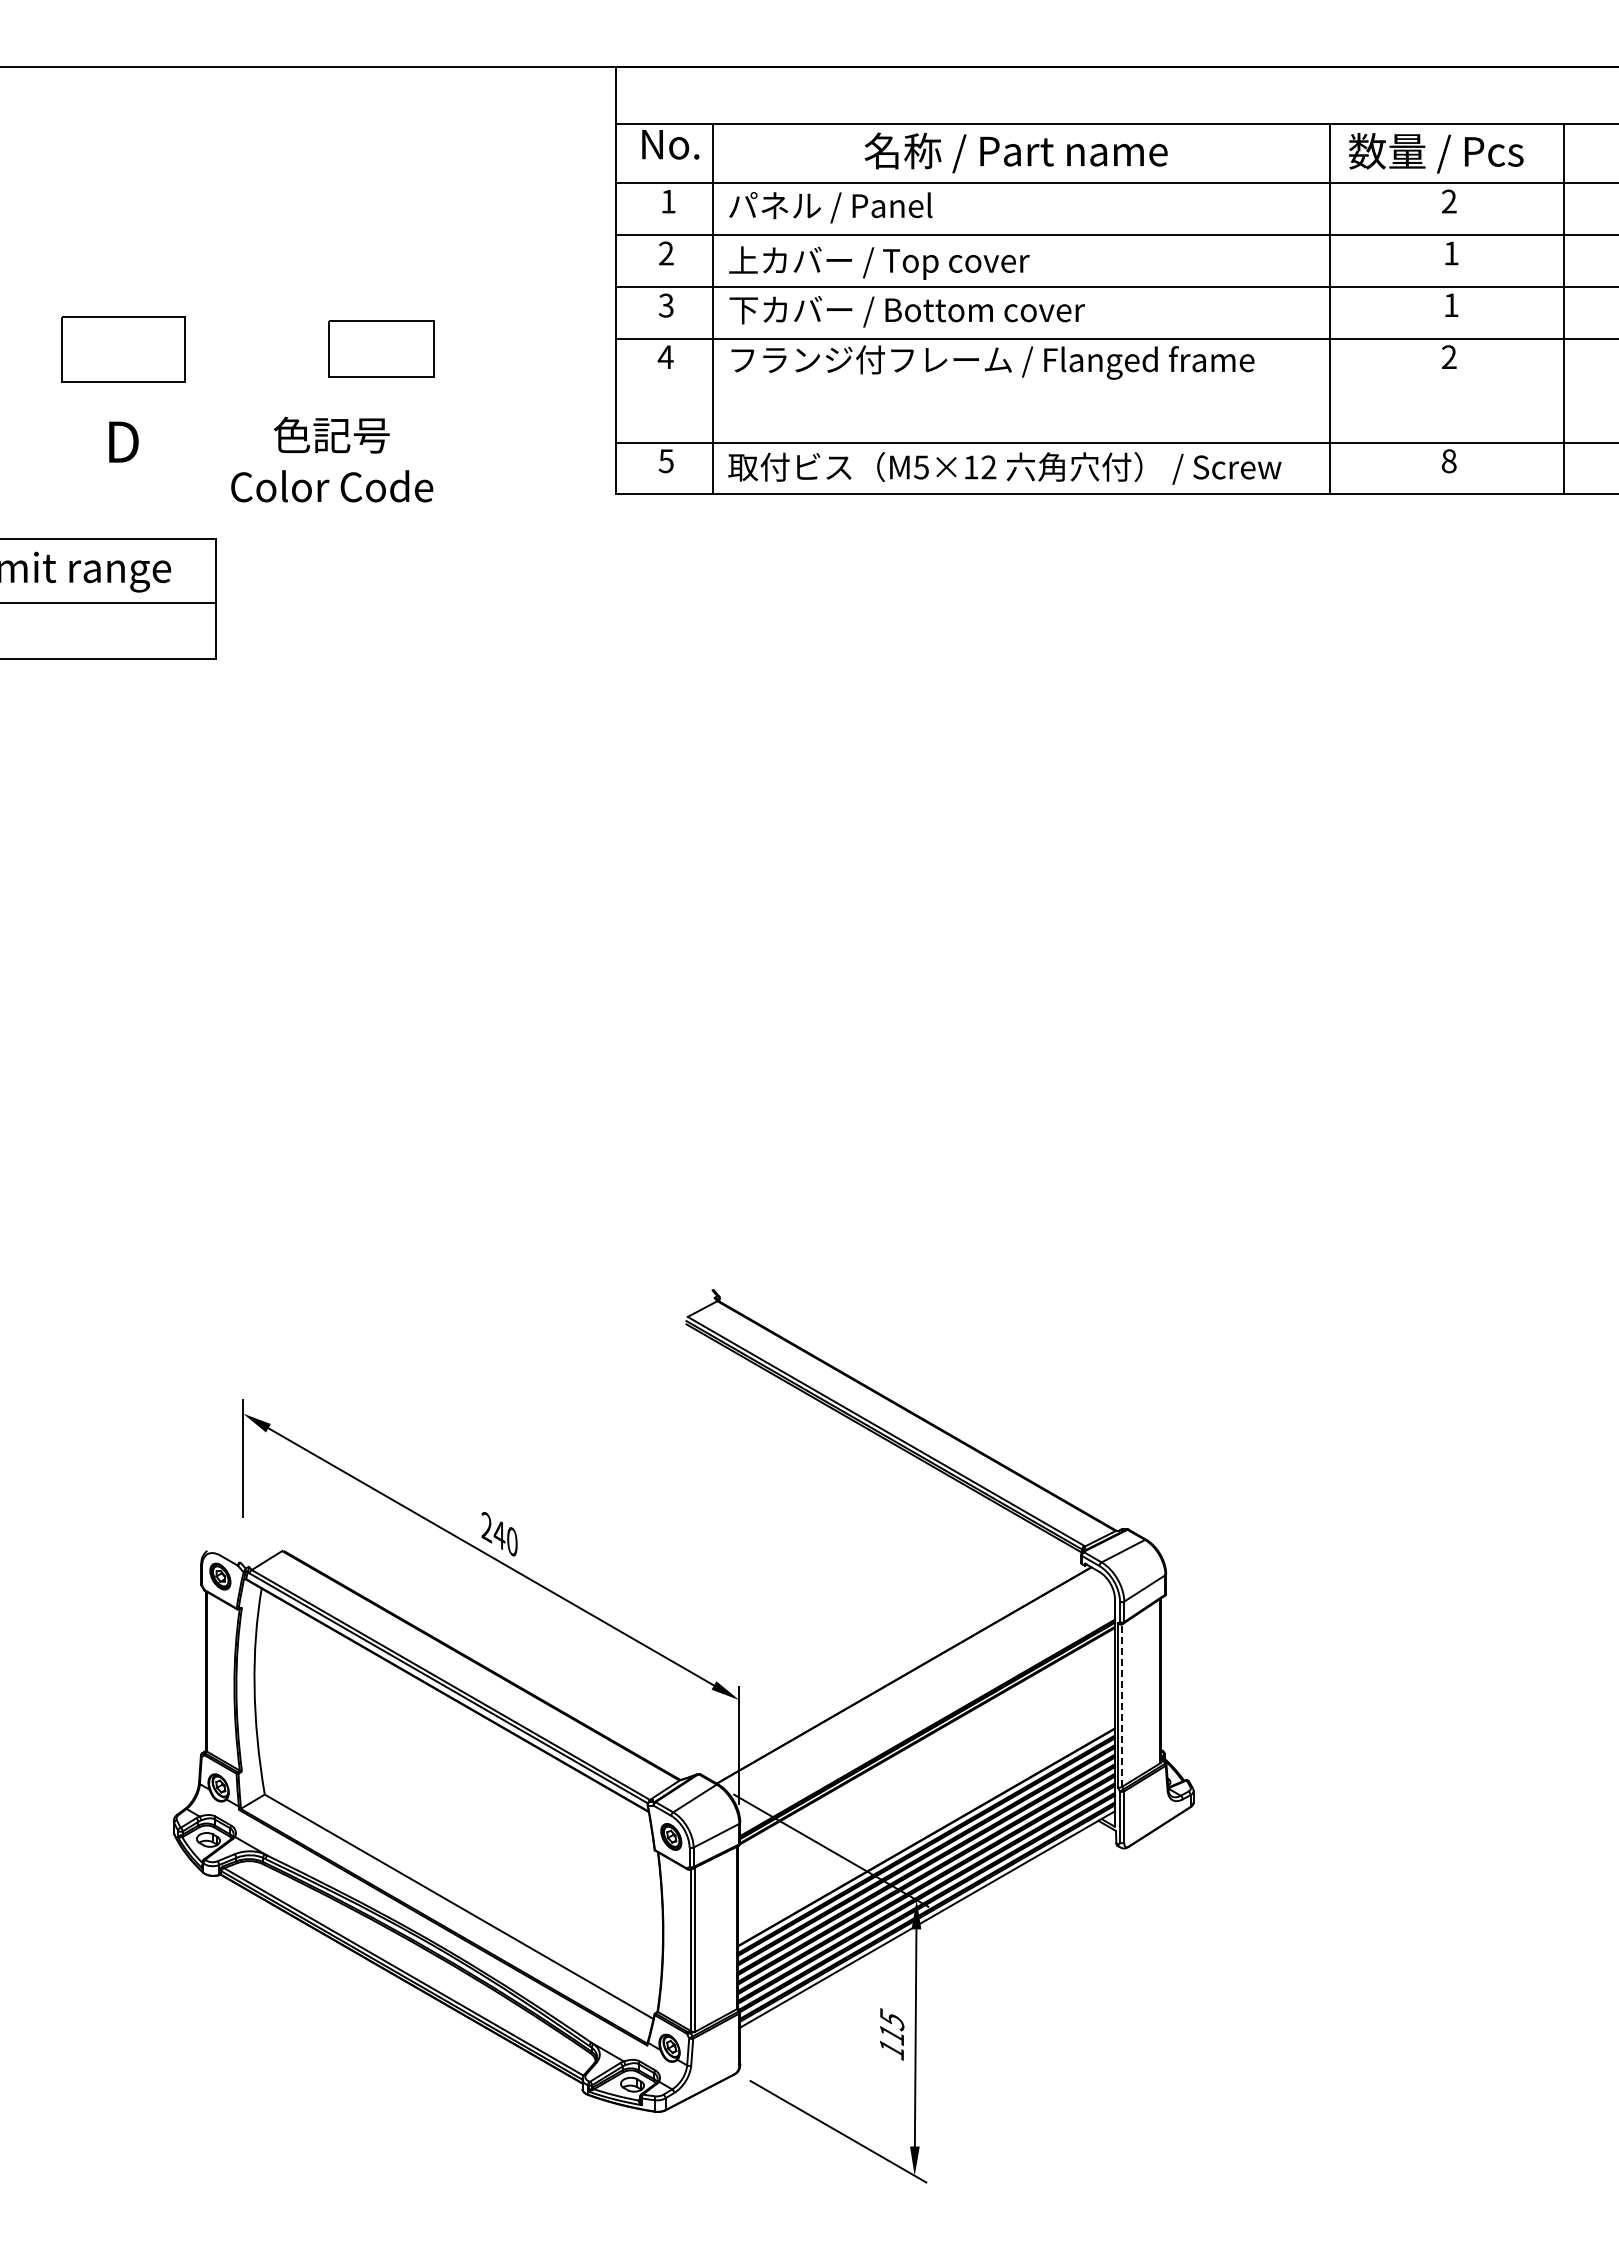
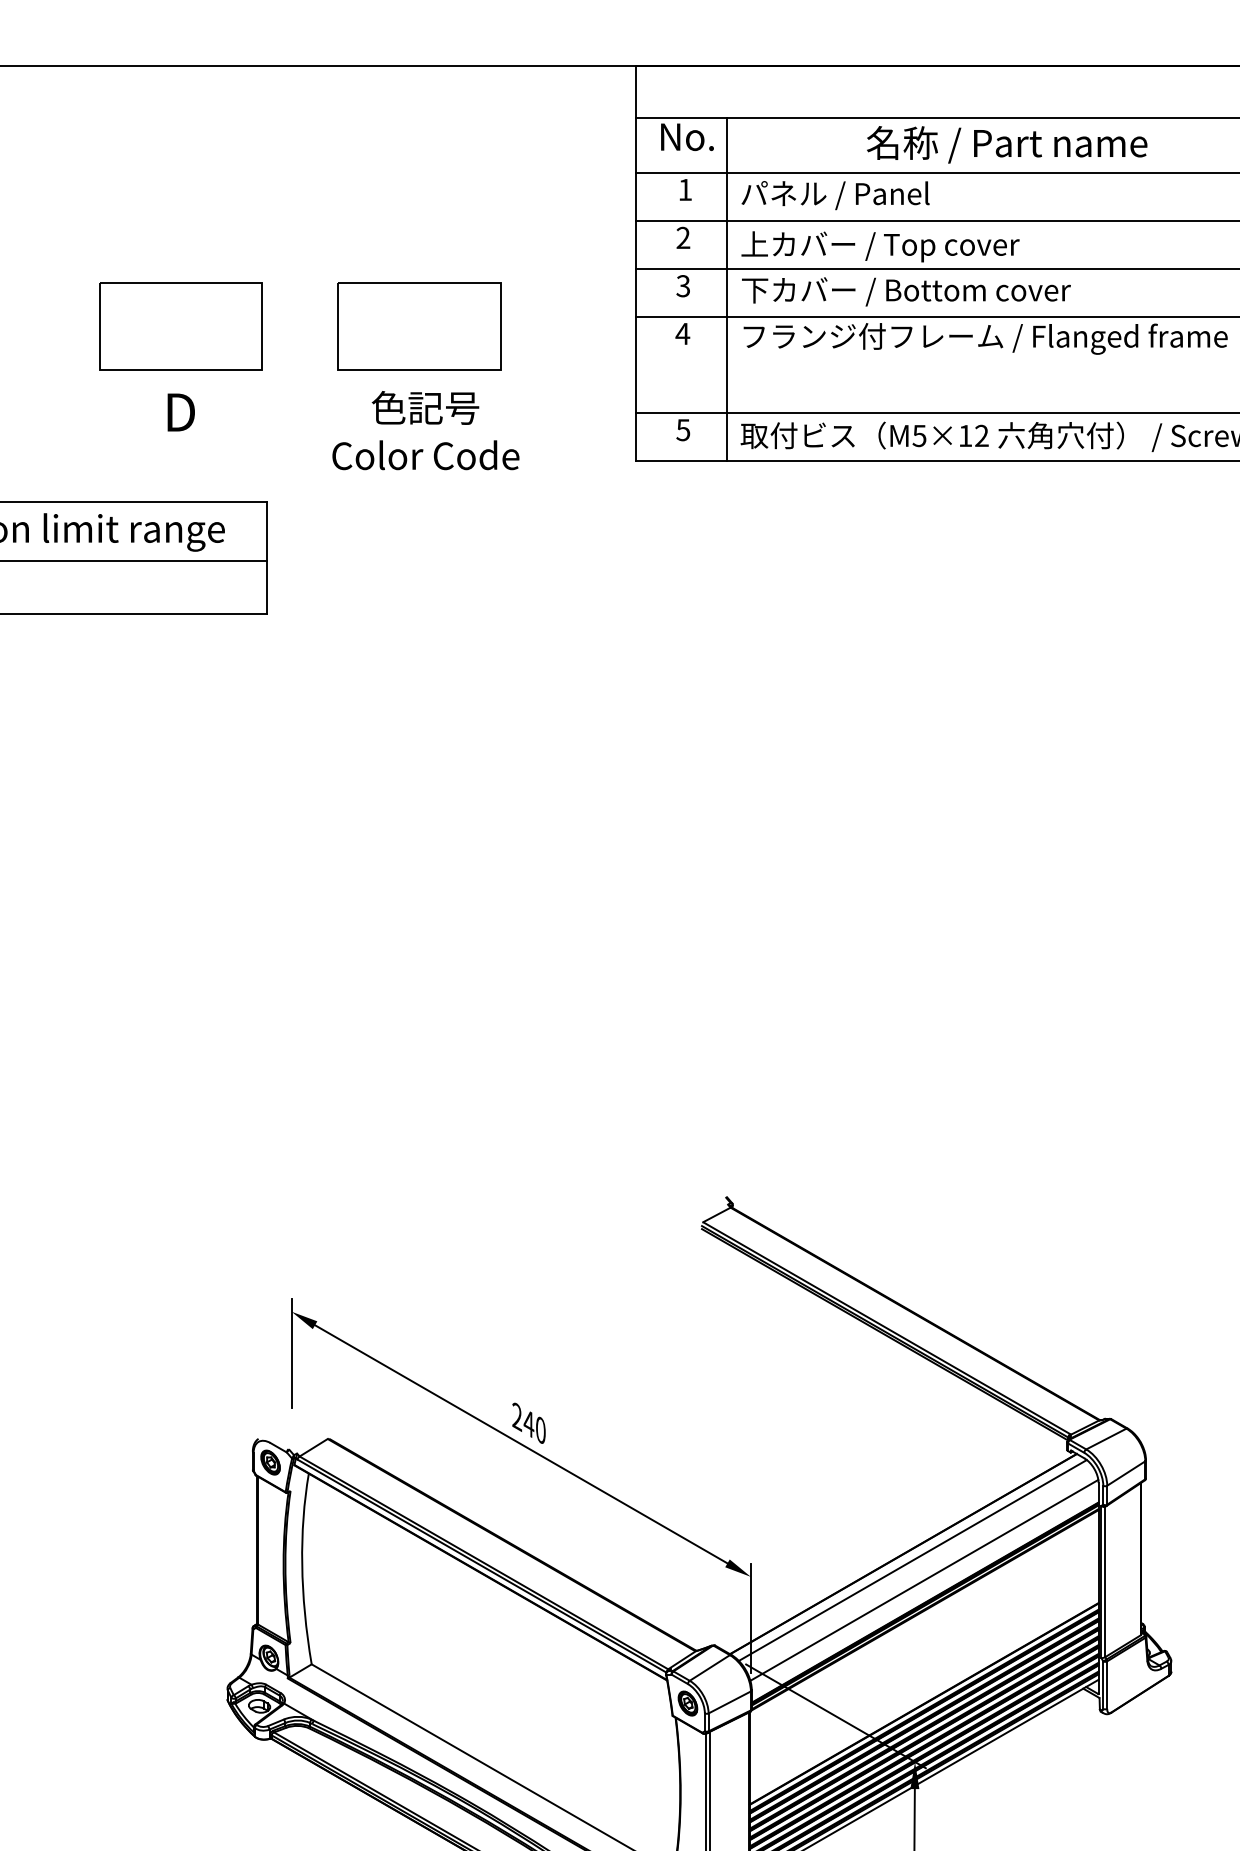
part: (123, 349) -> (180, 326), size x1.43
part: (381, 349) -> (419, 326), size x1.67
text: (332, 459) -> (426, 430), moved
line: (914, 1681) -> (913, 1559), added
line: (926, 1703) -> (924, 1580), added
line: (1122, 1705) -> (1105, 1581), dashed -> solid

